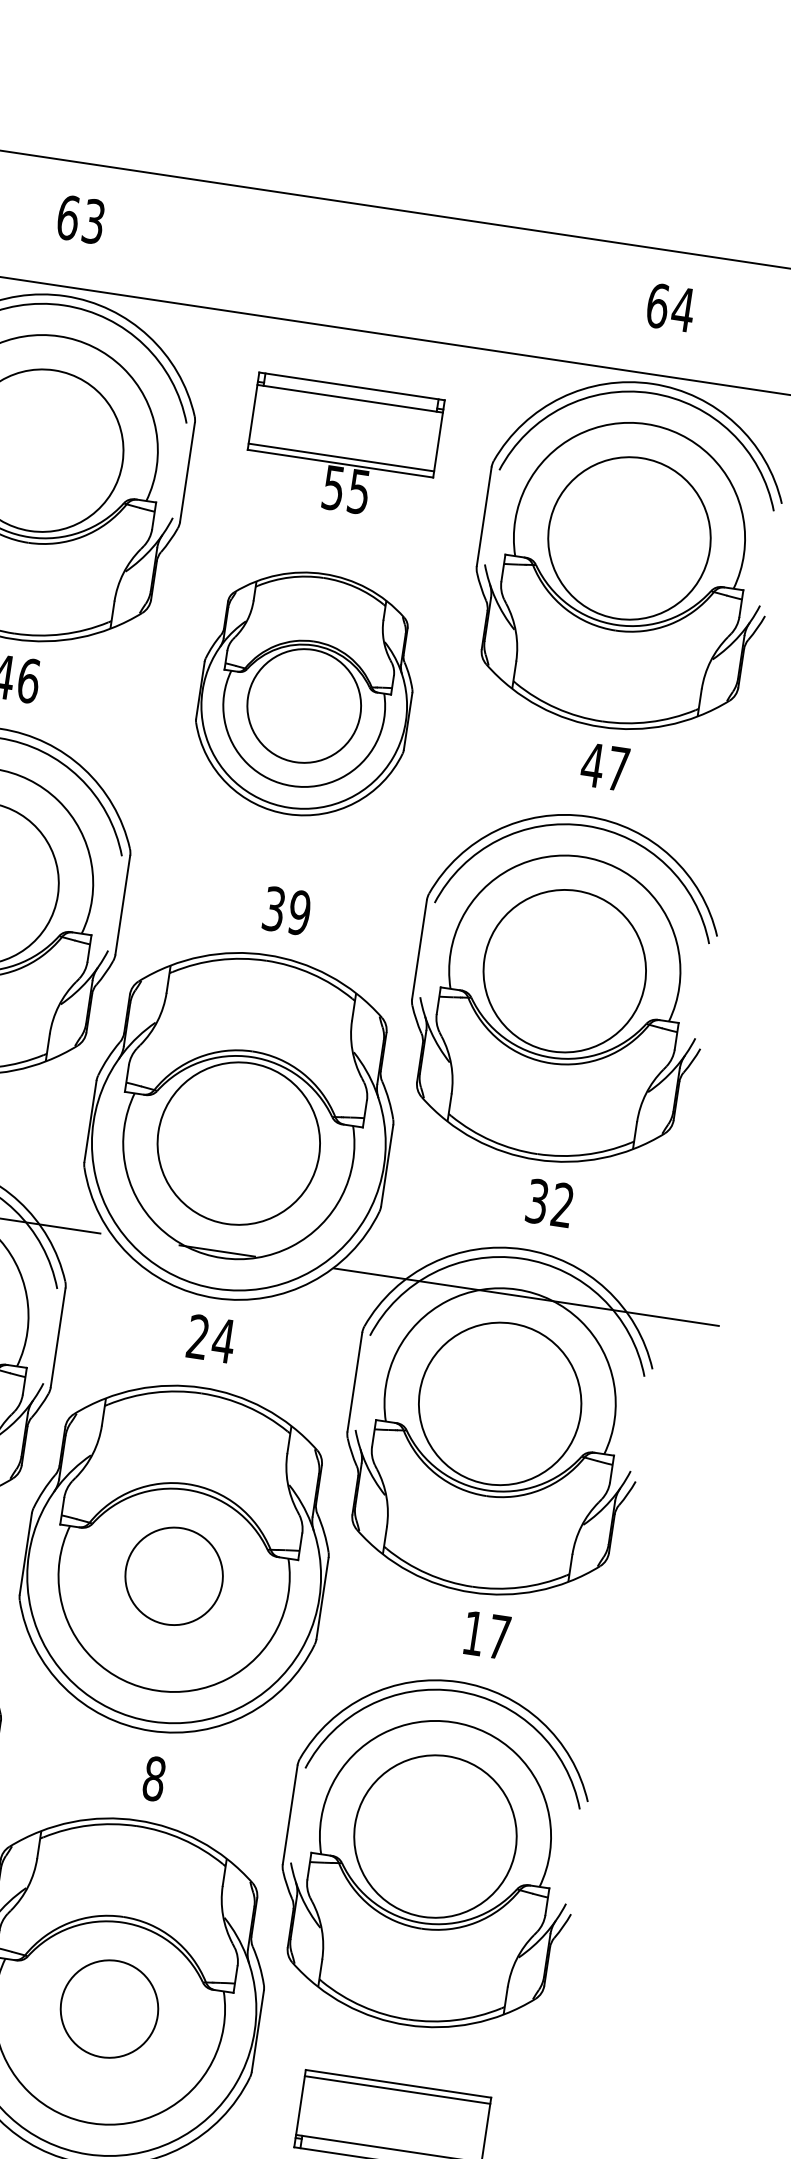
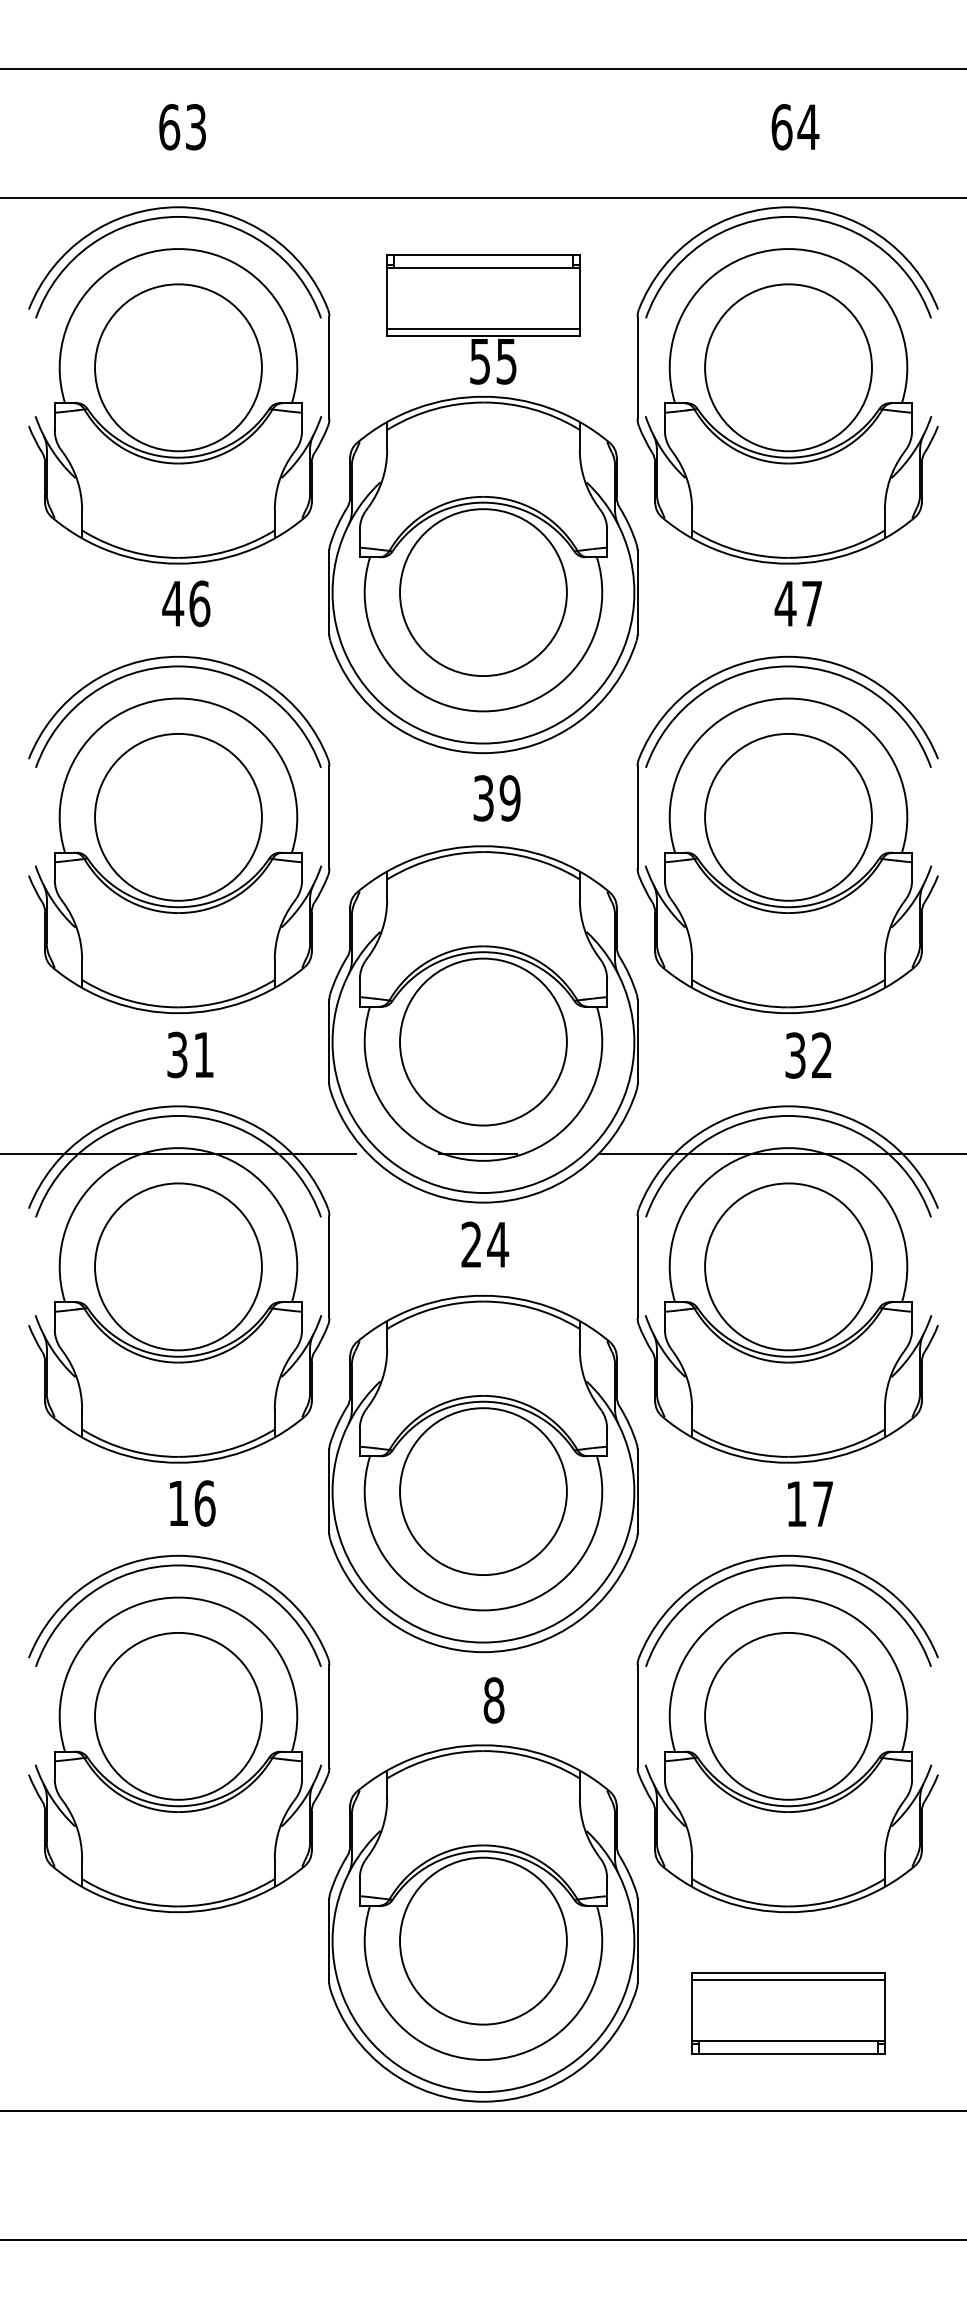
part: (305, 694) -> (483, 575), size x1.43
circle: (174, 1576) -> (483, 1491), size x1.67
circle: (109, 2008) -> (483, 1940), size x1.67

